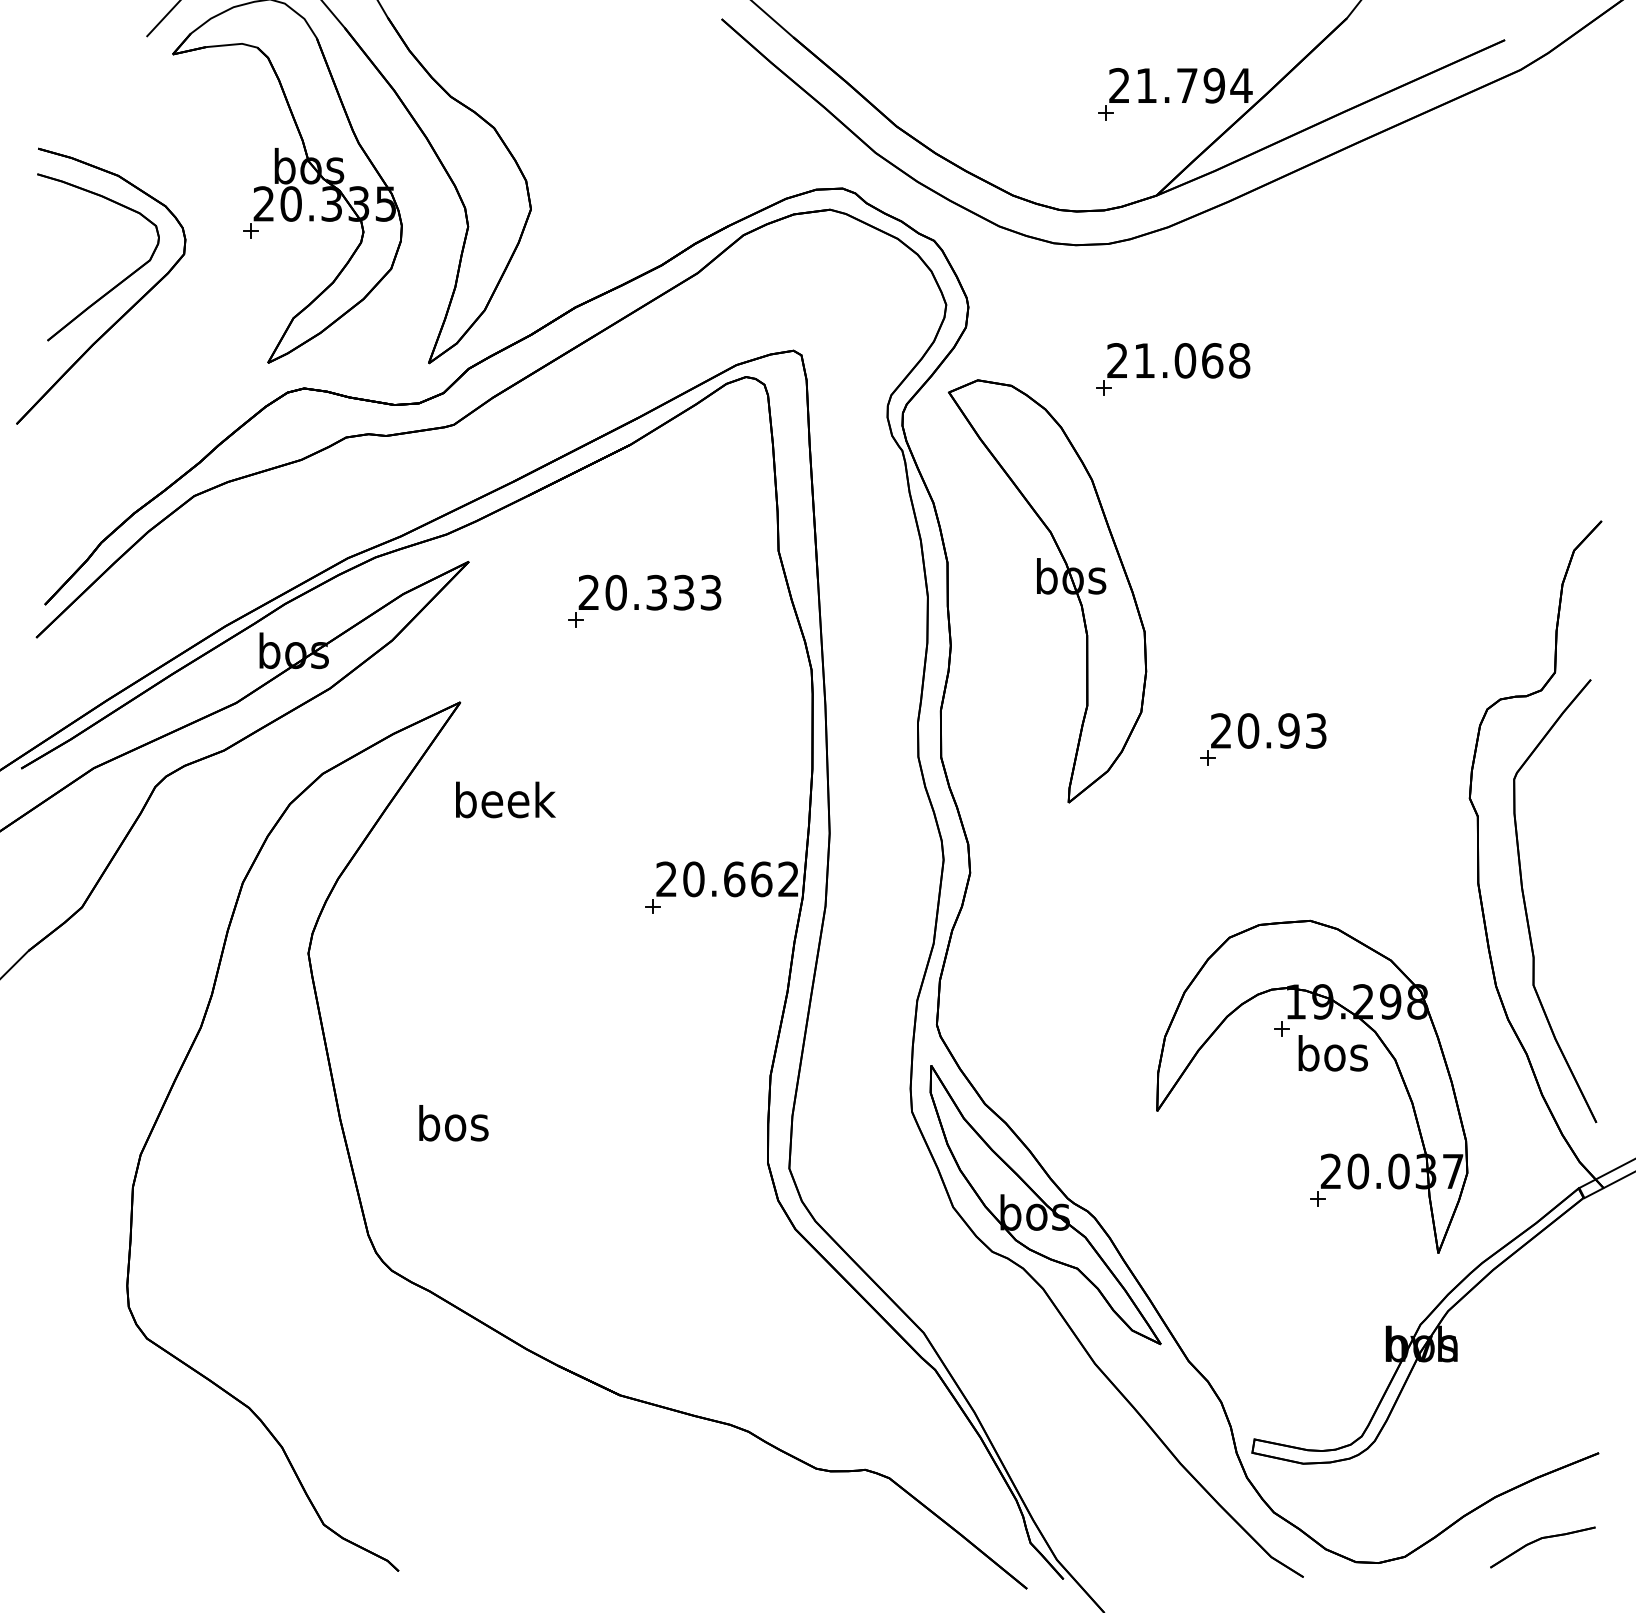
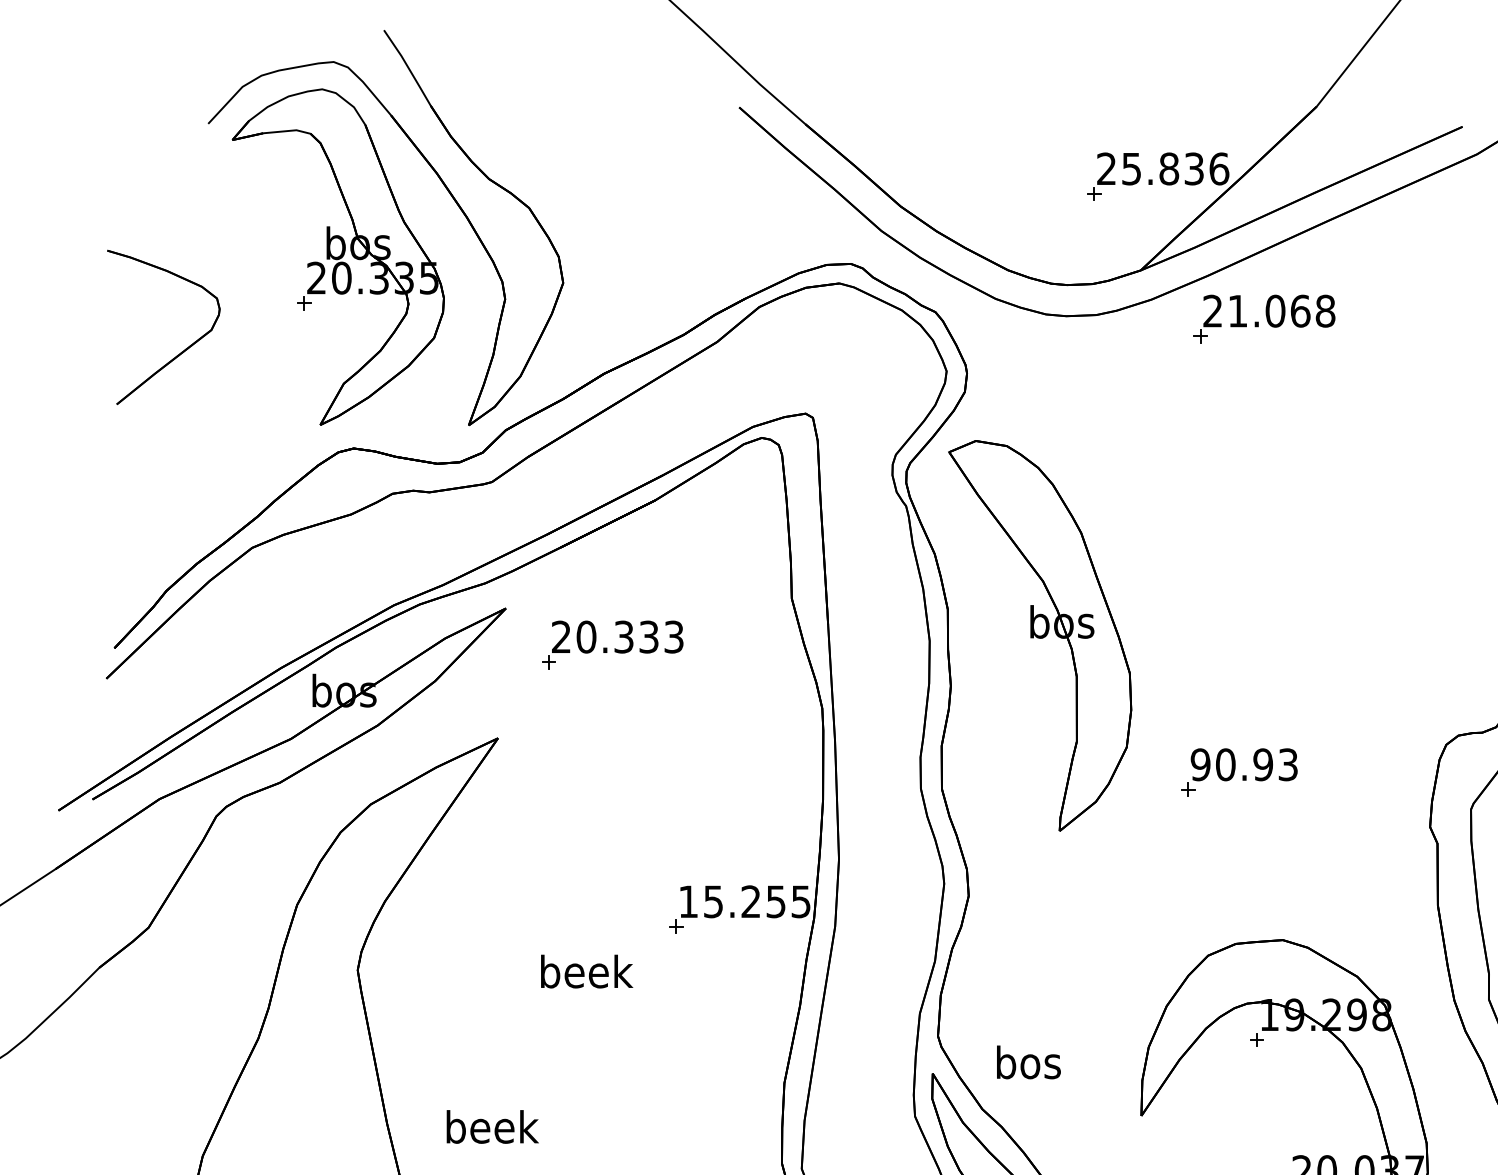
text: (1194, 85) -> (1175, 168), 21.794 -> 25.836
part: (127, 310) -> (190, 376), removed
part: (1173, 369) -> (1264, 319), moved
part: (644, 600) -> (612, 644), moved
text: (1220, 730) -> (1199, 764), 20.93 -> 90.93
text: (505, 799) -> (586, 971), moved
text: (727, 879) -> (744, 901), 20.662 -> 15.255
text: (1332, 1053) -> (1028, 1062), moved
text: (454, 1123) -> (492, 1127), bos -> beek

